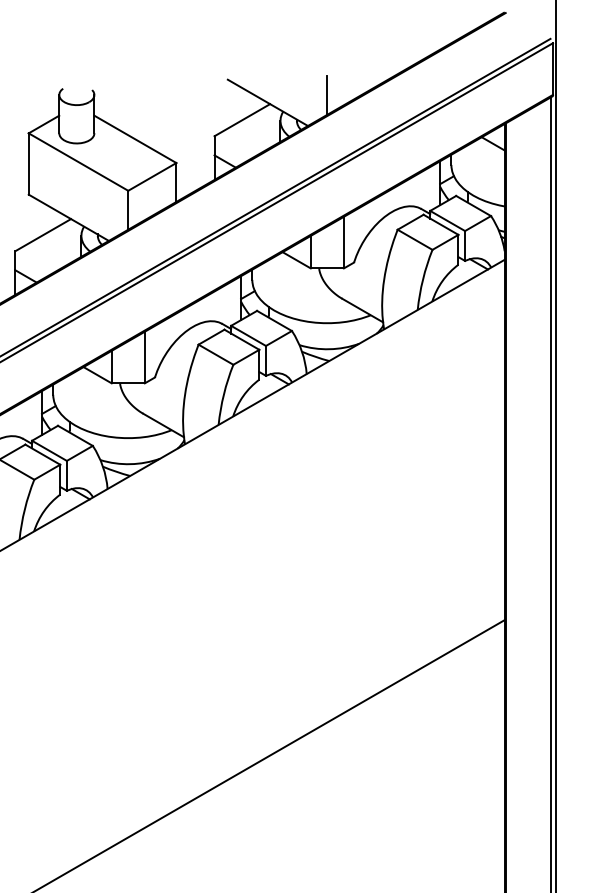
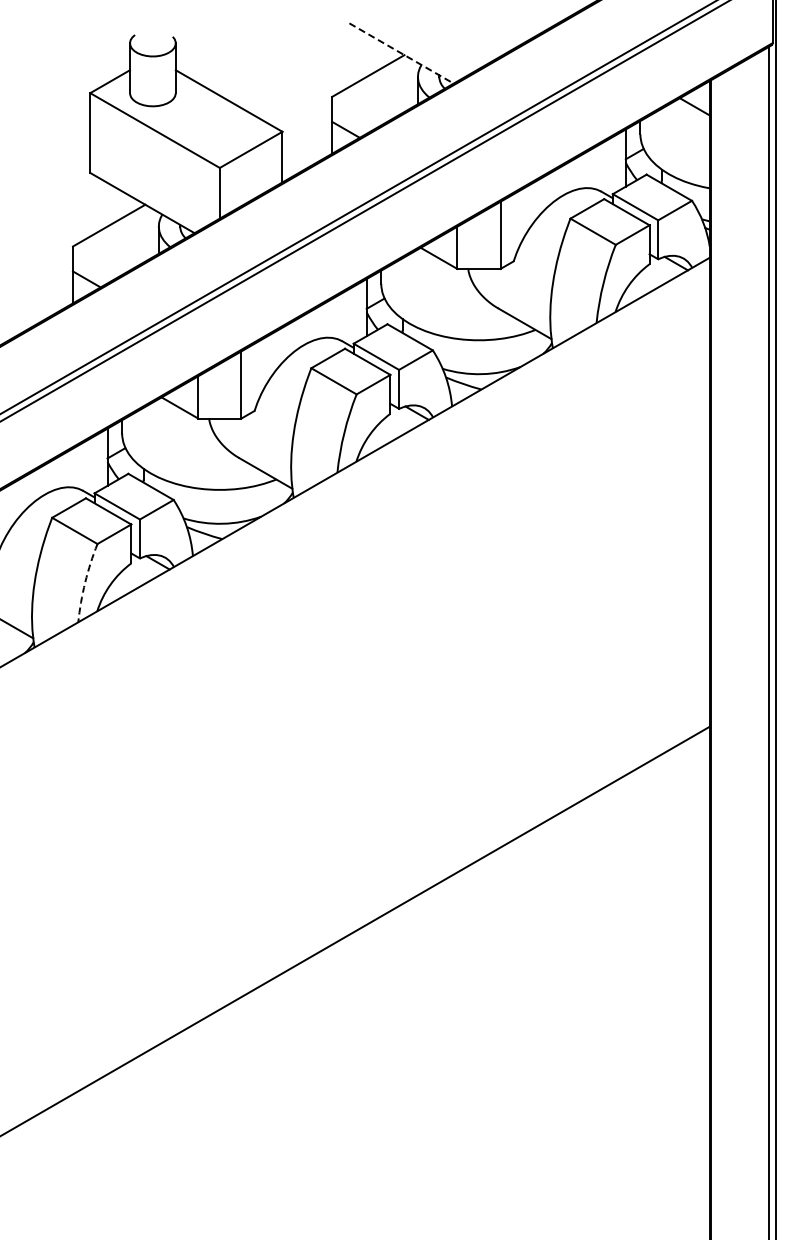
line: (327, 95) -> (478, 43), removed
line: (268, 102) -> (402, 53), solid -> dashed
arc: (25, 509) -> (85, 582), solid -> dashed

